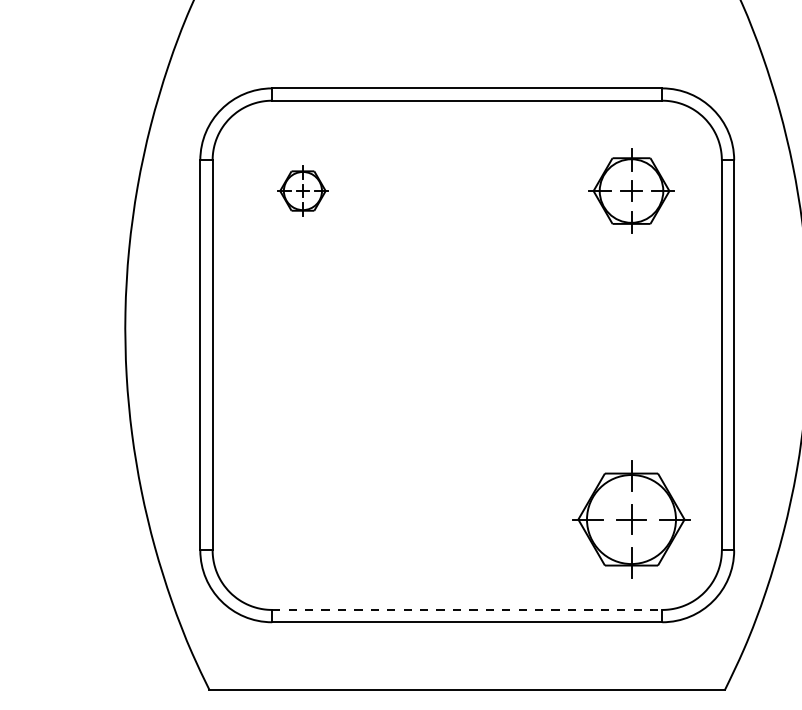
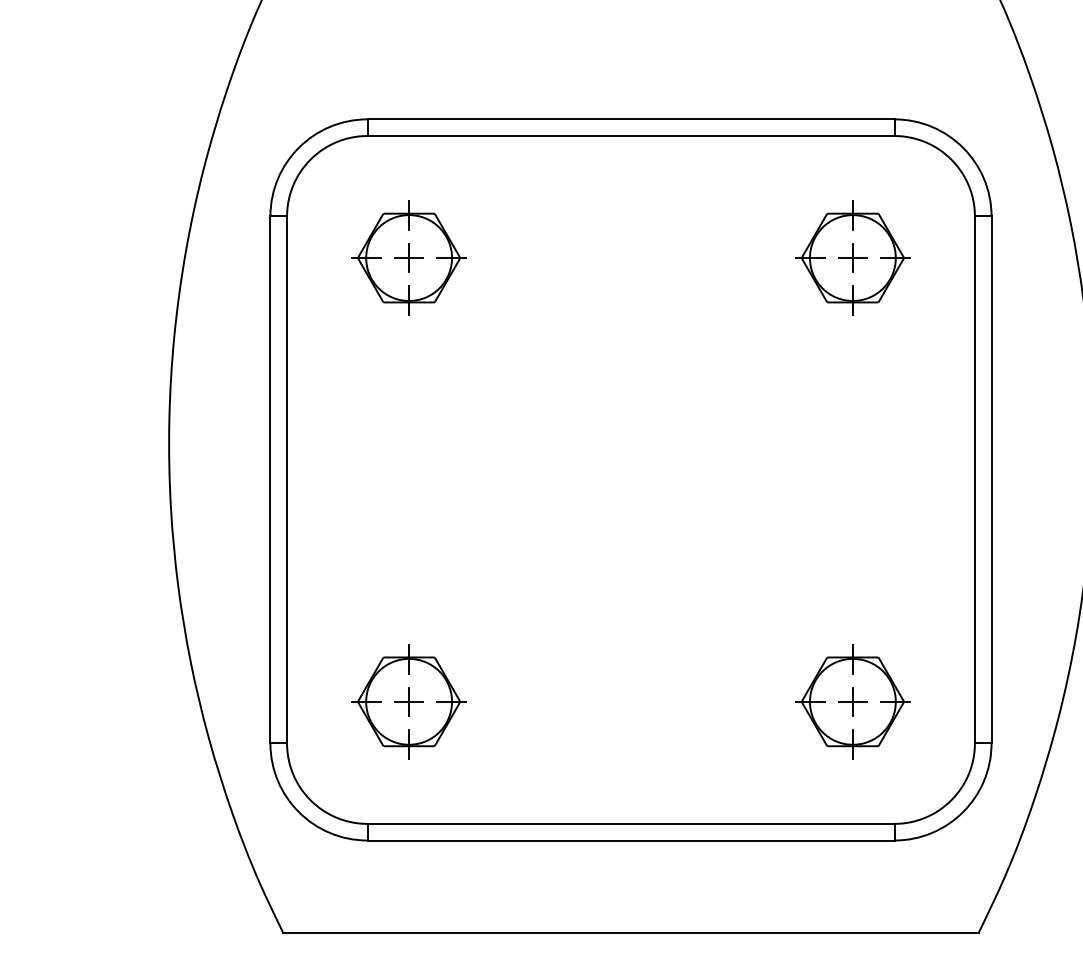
part: (302, 190) -> (408, 257), size x1.67
part: (302, 519) -> (408, 701), added
part: (631, 519) -> (852, 701), size x0.71
line: (467, 609) -> (631, 823), dashed -> solid

